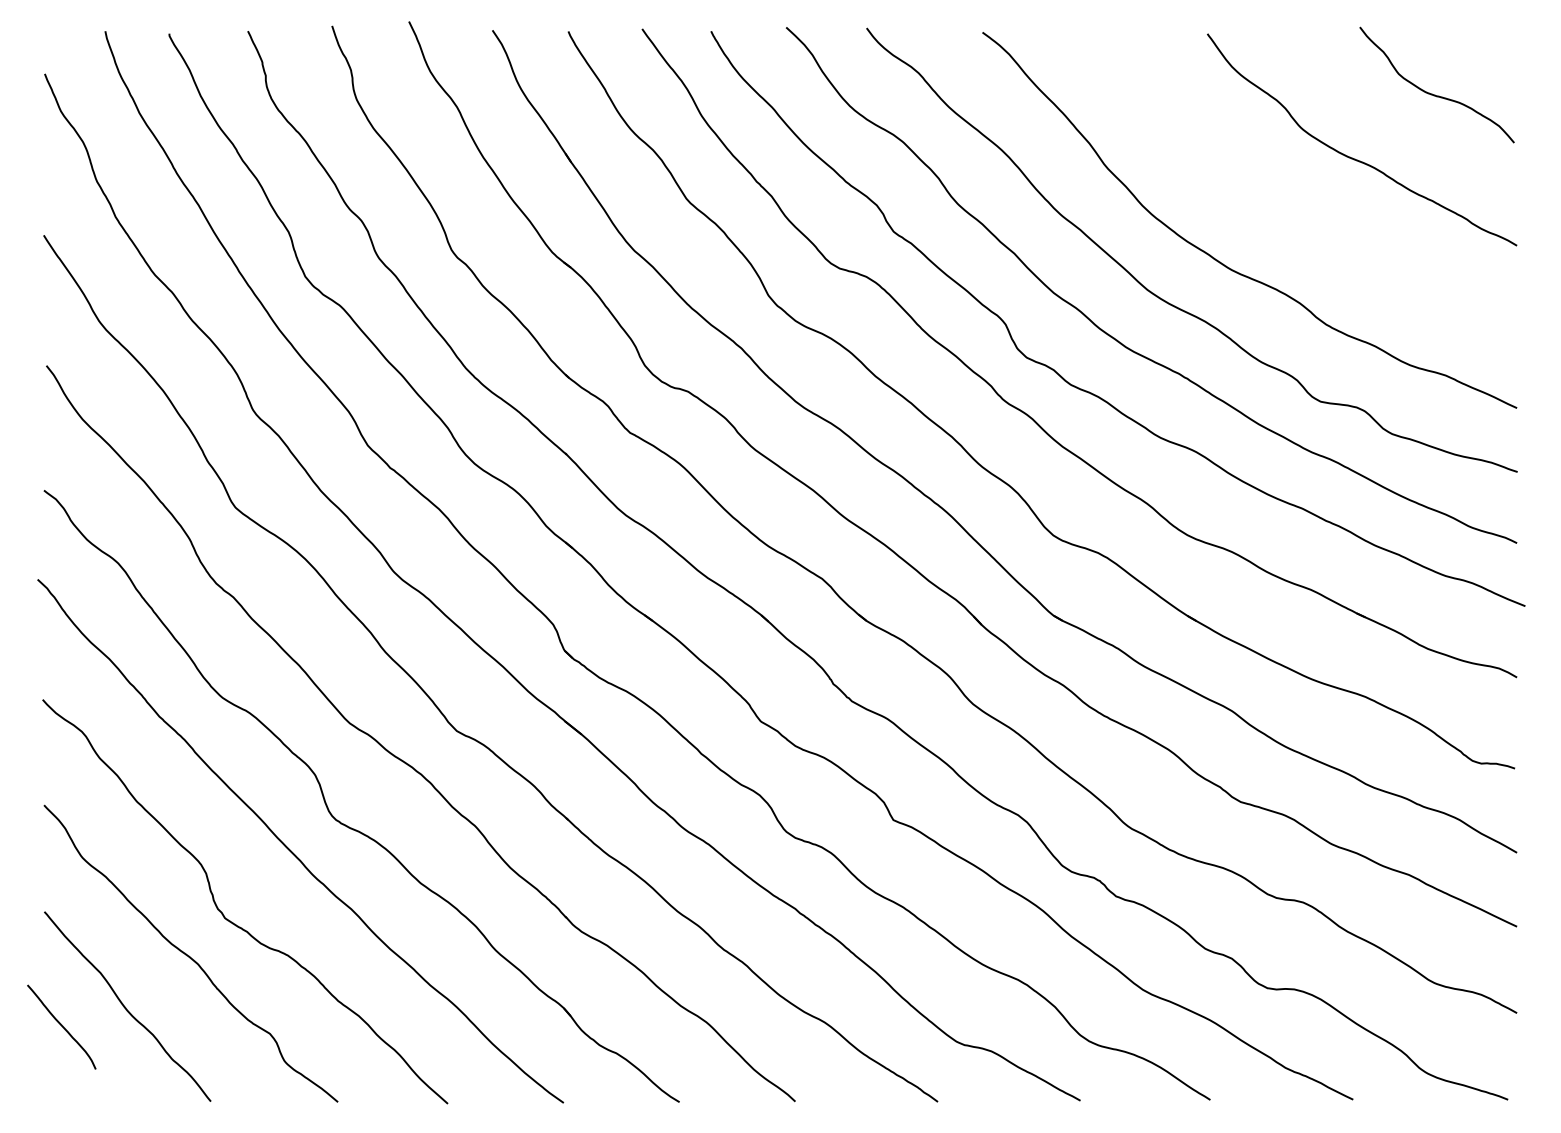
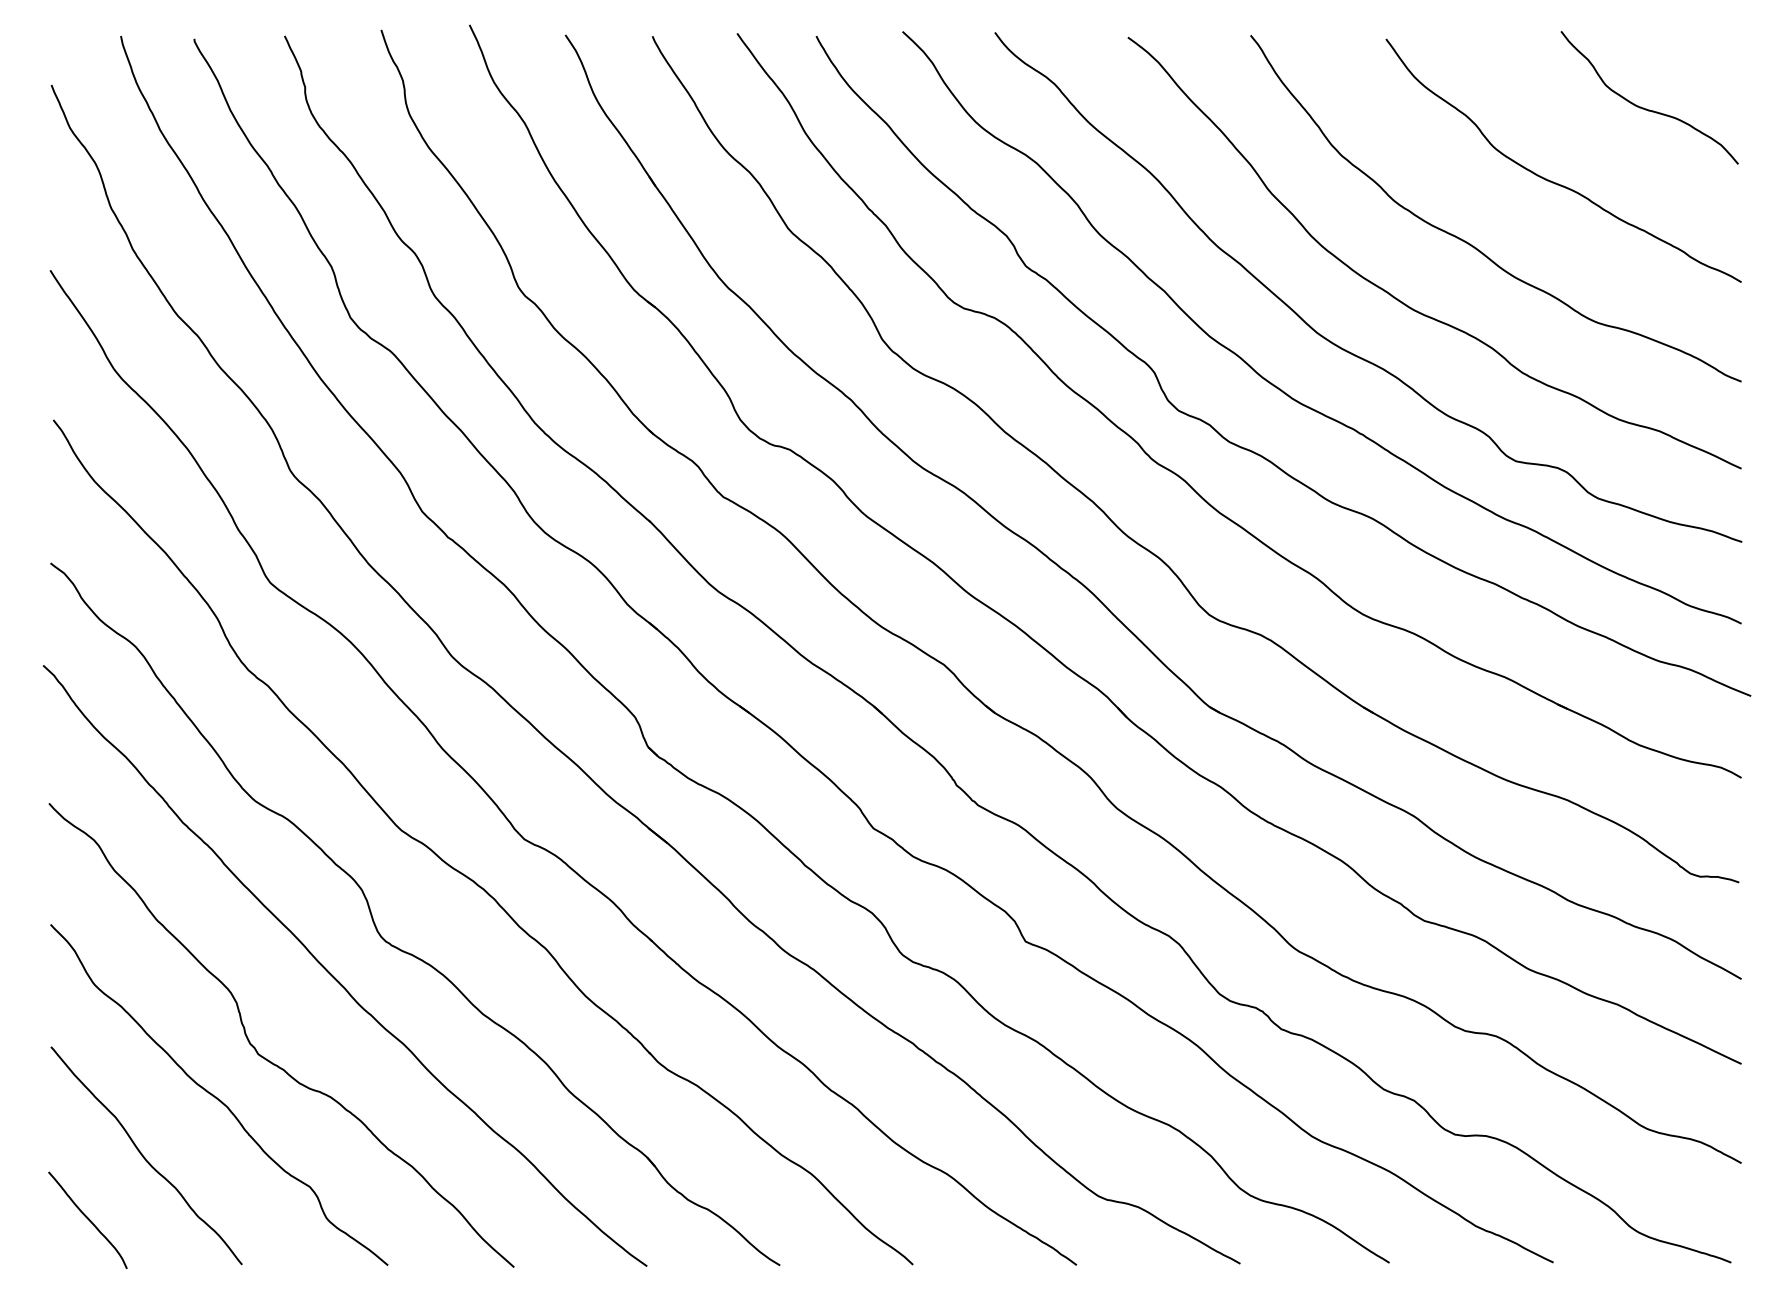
curve: (1280, 211) -> (1470, 243), added
curve: (61, 1026) -> (87, 1219), moved

